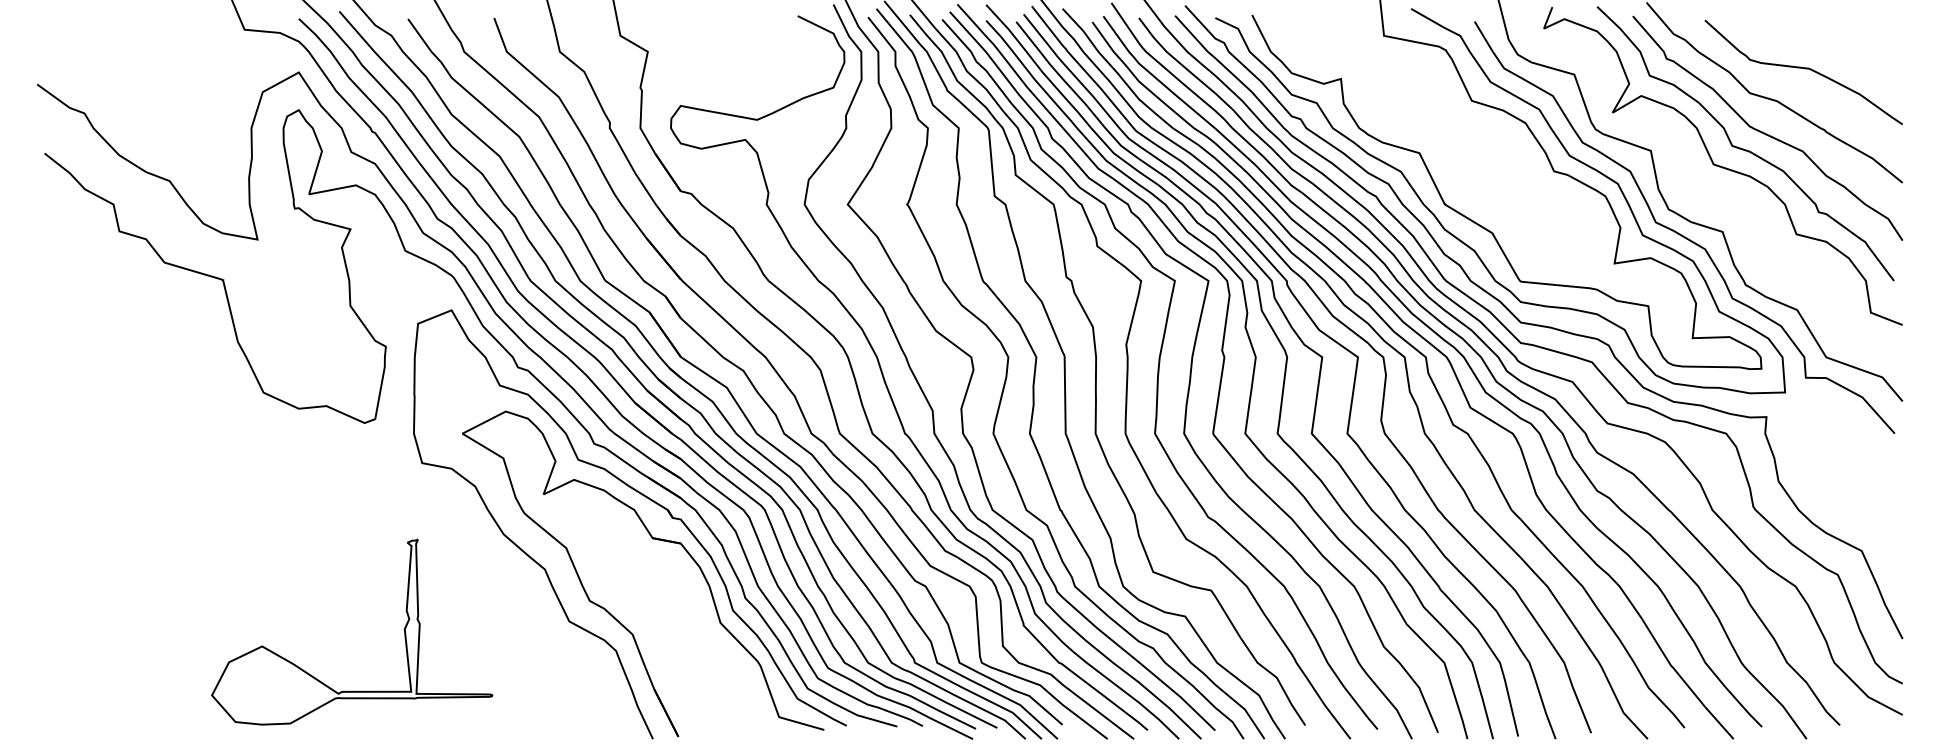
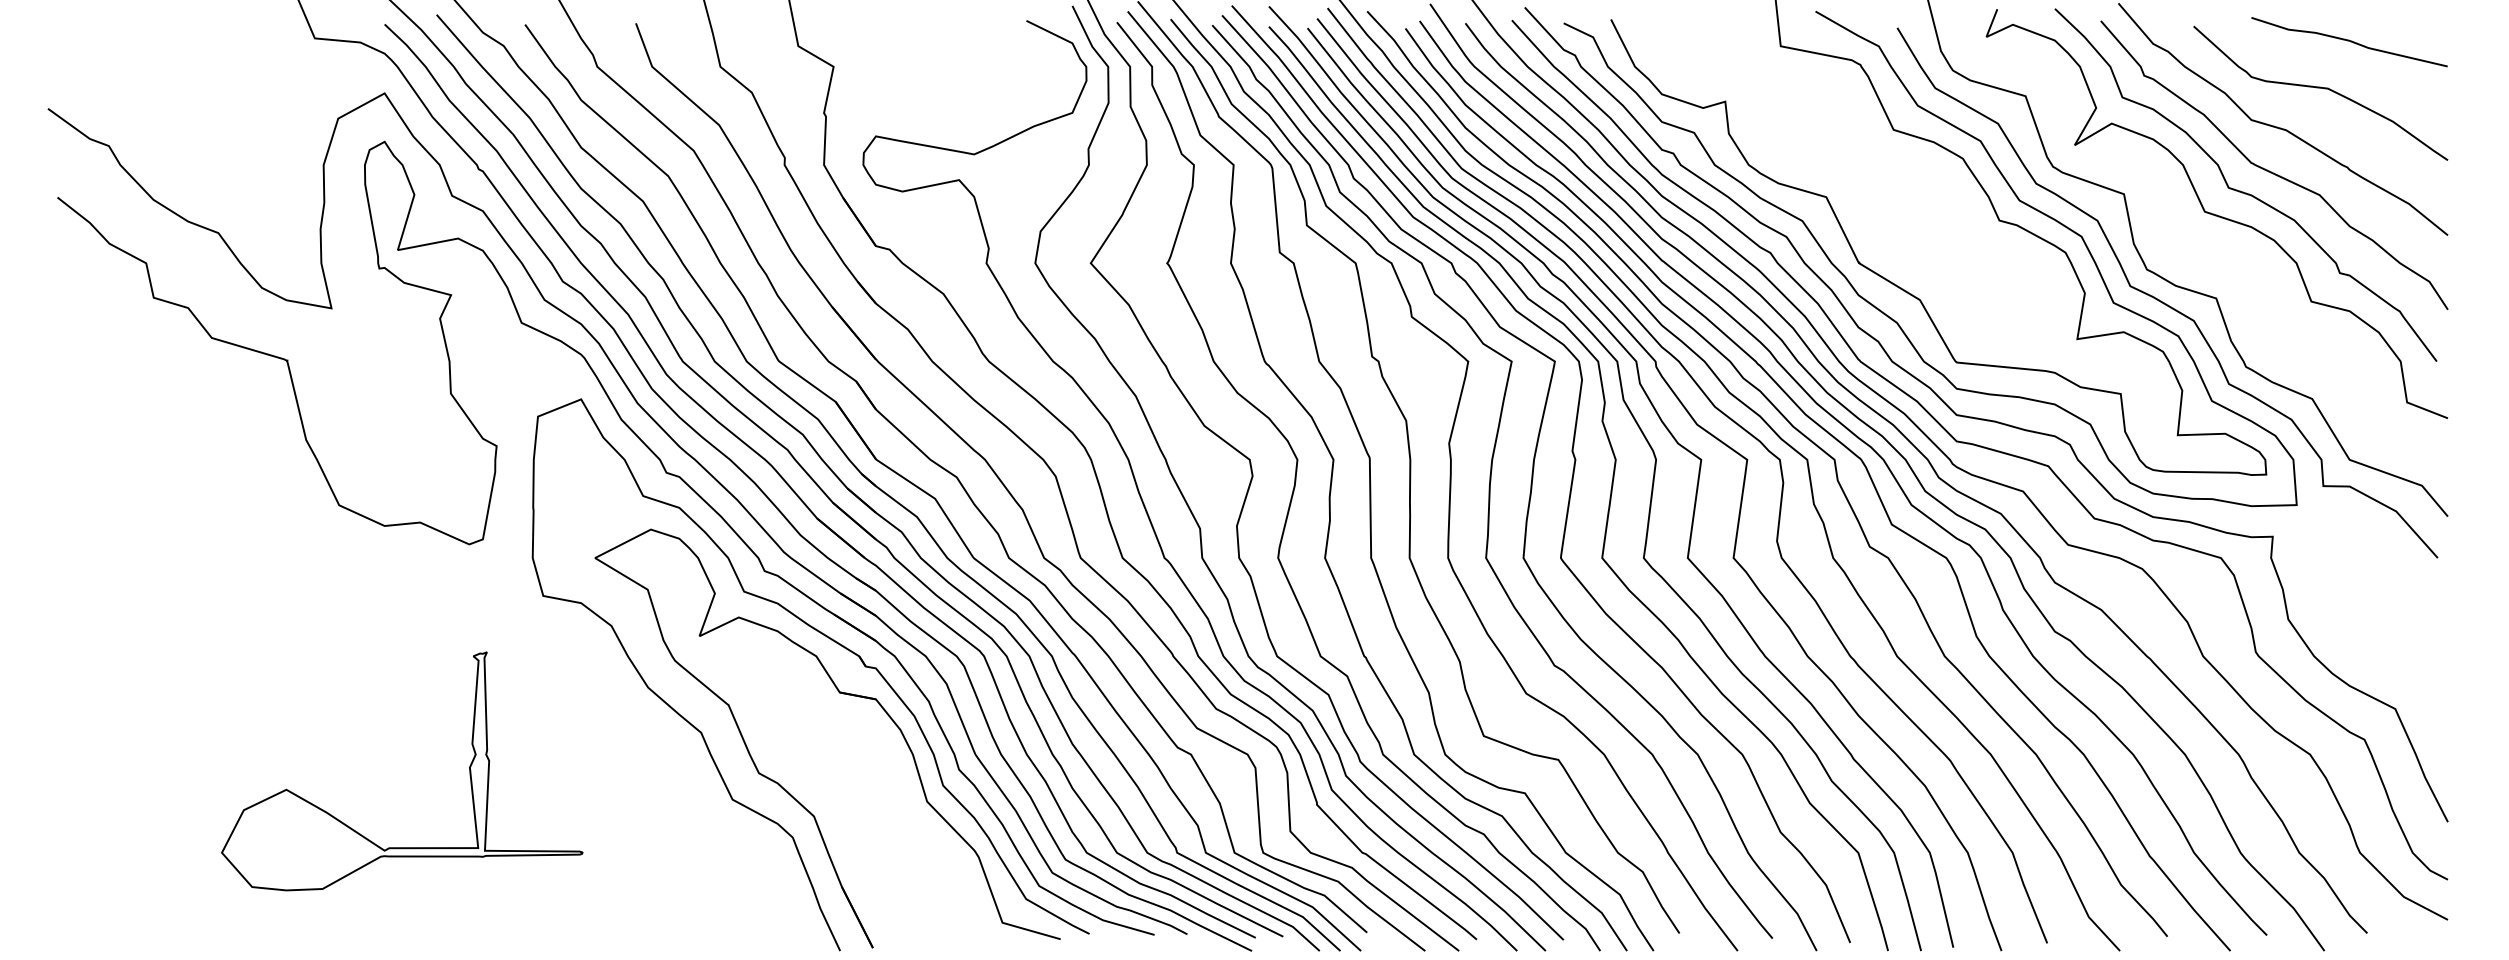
curve: (1826, 32) -> (2349, 41), added
part: (404, 632) -> (469, 771), moved

